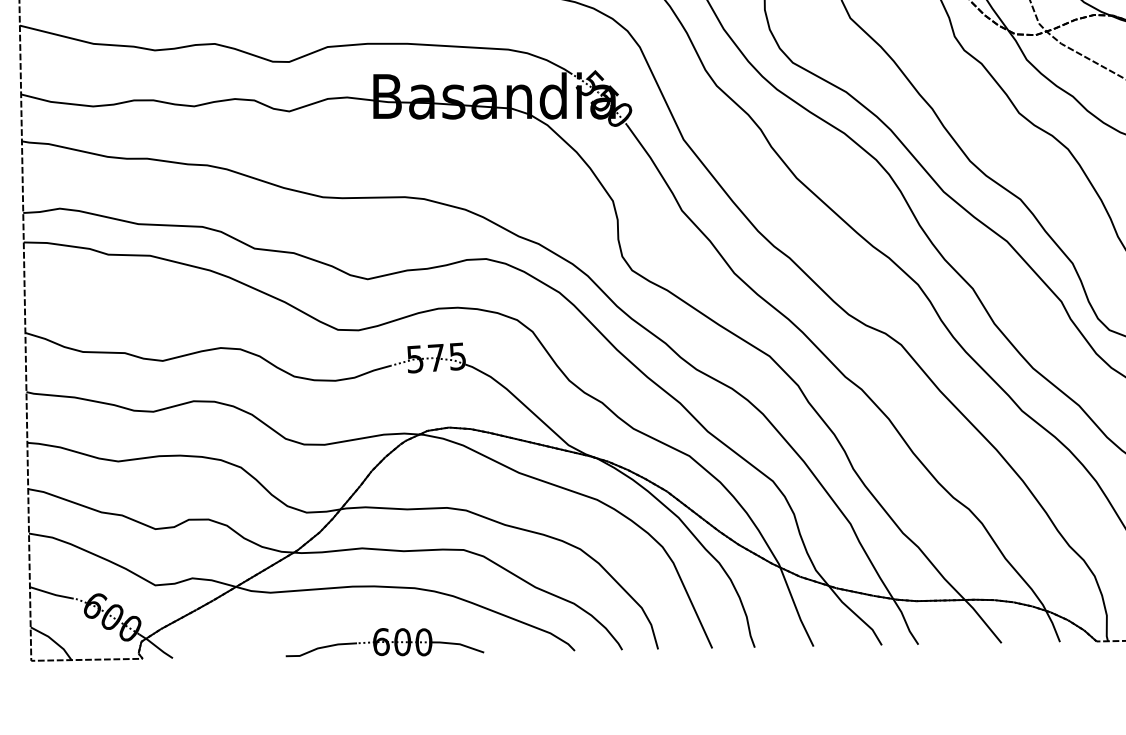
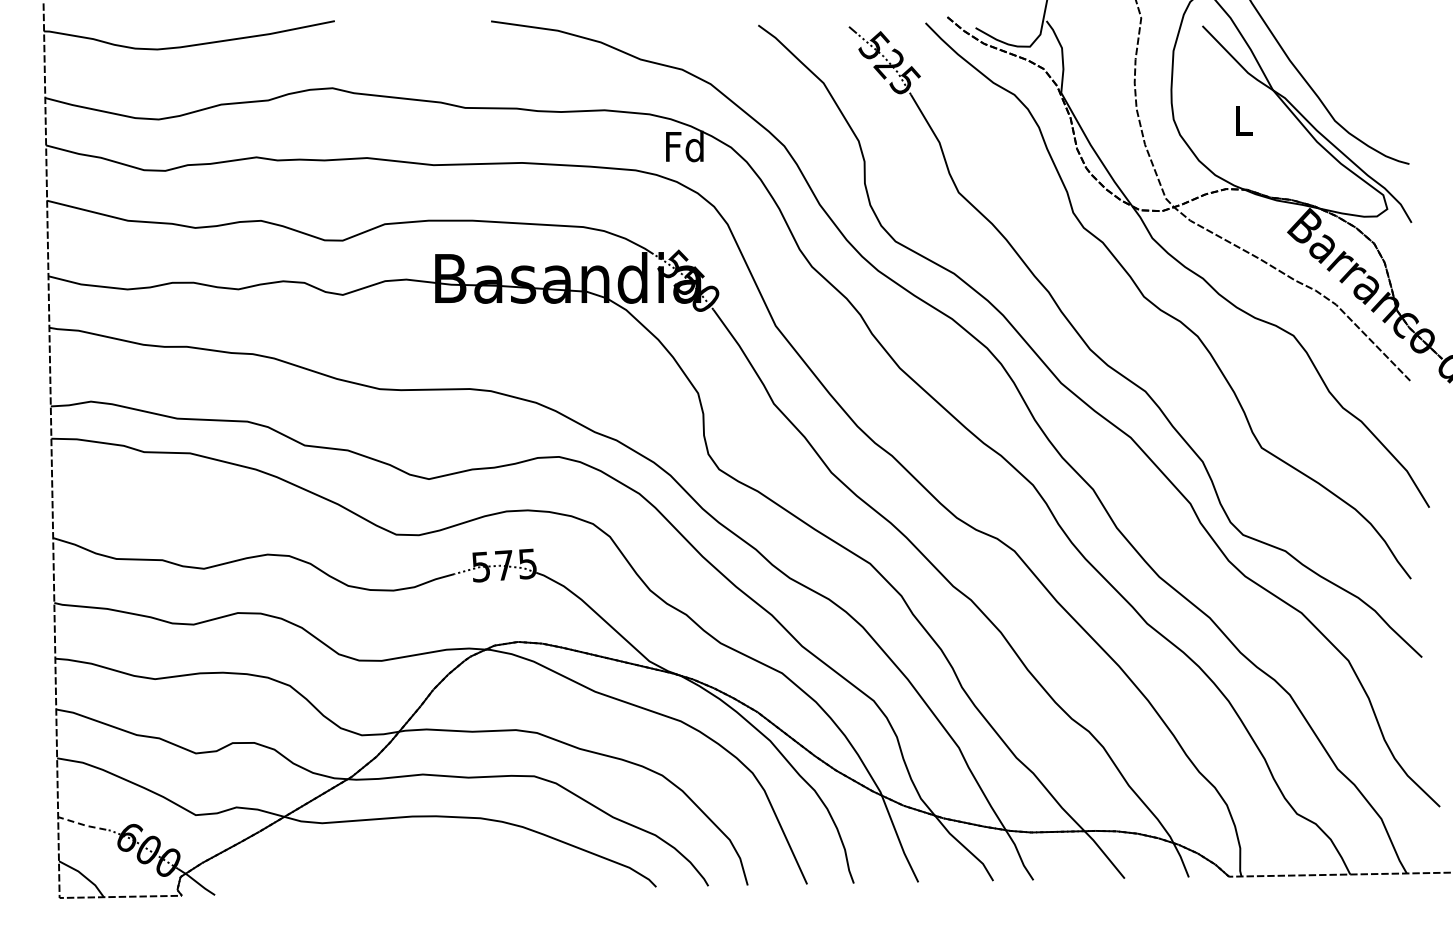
line: (52, 593) -> (82, 824), solid -> dashed
part: (384, 642) -> (447, 877), removed

